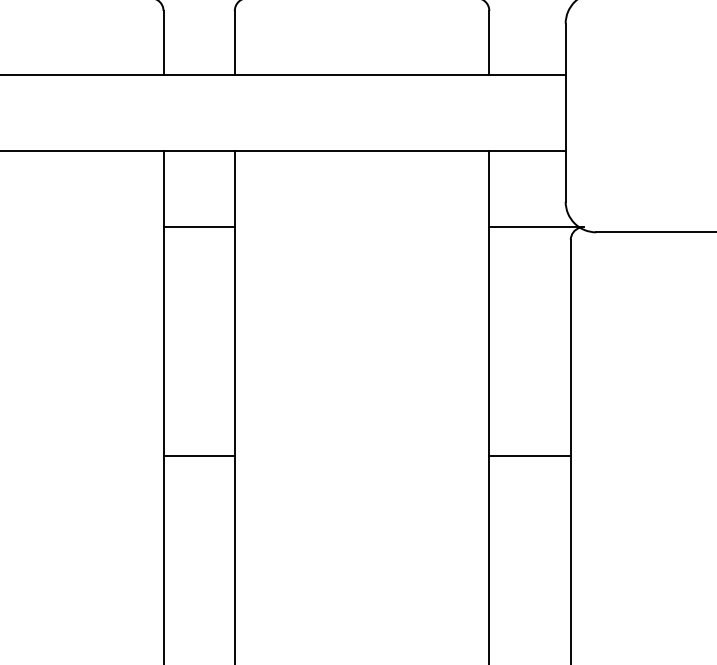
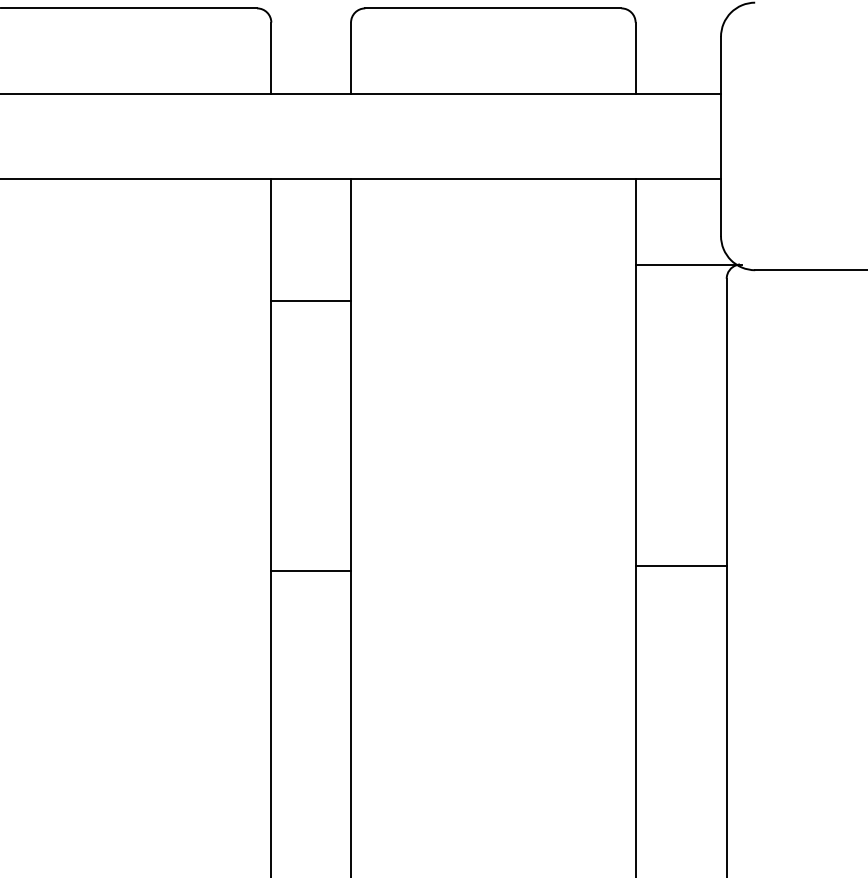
line: (199, 227) -> (311, 300), moved
line: (199, 456) -> (311, 570), moved
line: (529, 456) -> (680, 565), moved

